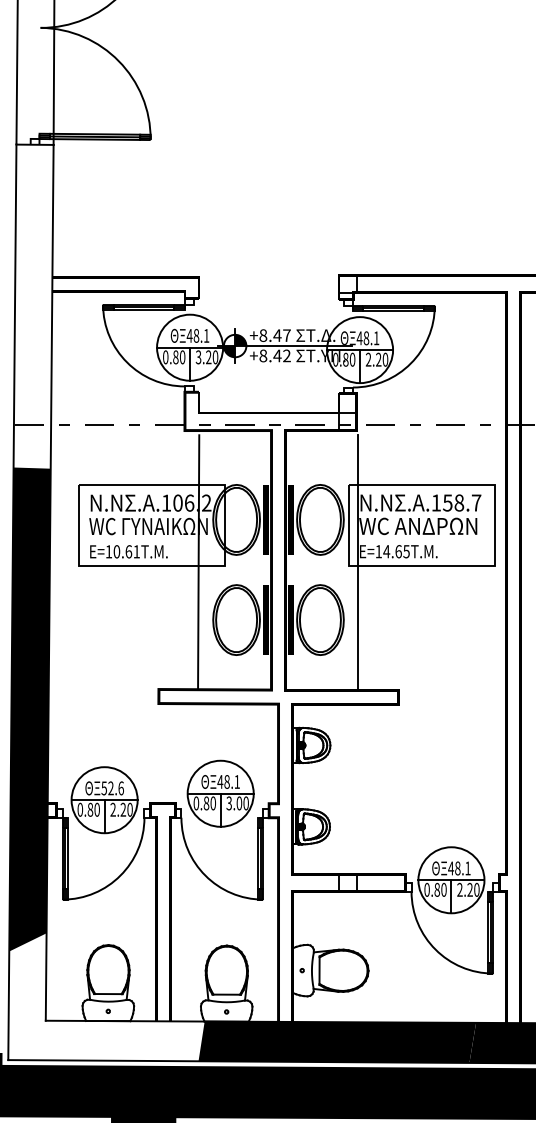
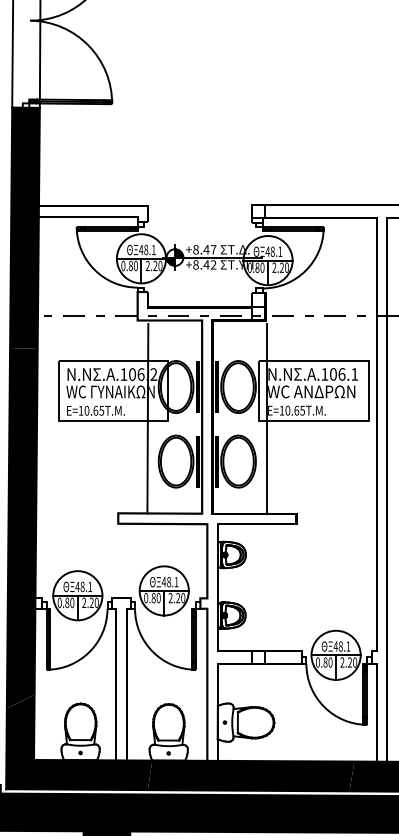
fill: (32, 305) -> (24, 227), added
text: (198, 358) -> (147, 266), 3.20 -> 2.20
text: (461, 503) -> (343, 374), .158.7 -> .106.1
text: (136, 551) -> (101, 410), E=10.61T.M. -> E=10.65T.M.
text: (386, 551) -> (287, 410), E=14.65T.M. -> E=10.65T.M.
text: (112, 787) -> (83, 586), 52.6 -> 48.1
text: (234, 803) -> (174, 598), 3.00 -> 2.20
fill: (106, 997) -> (79, 742), added

